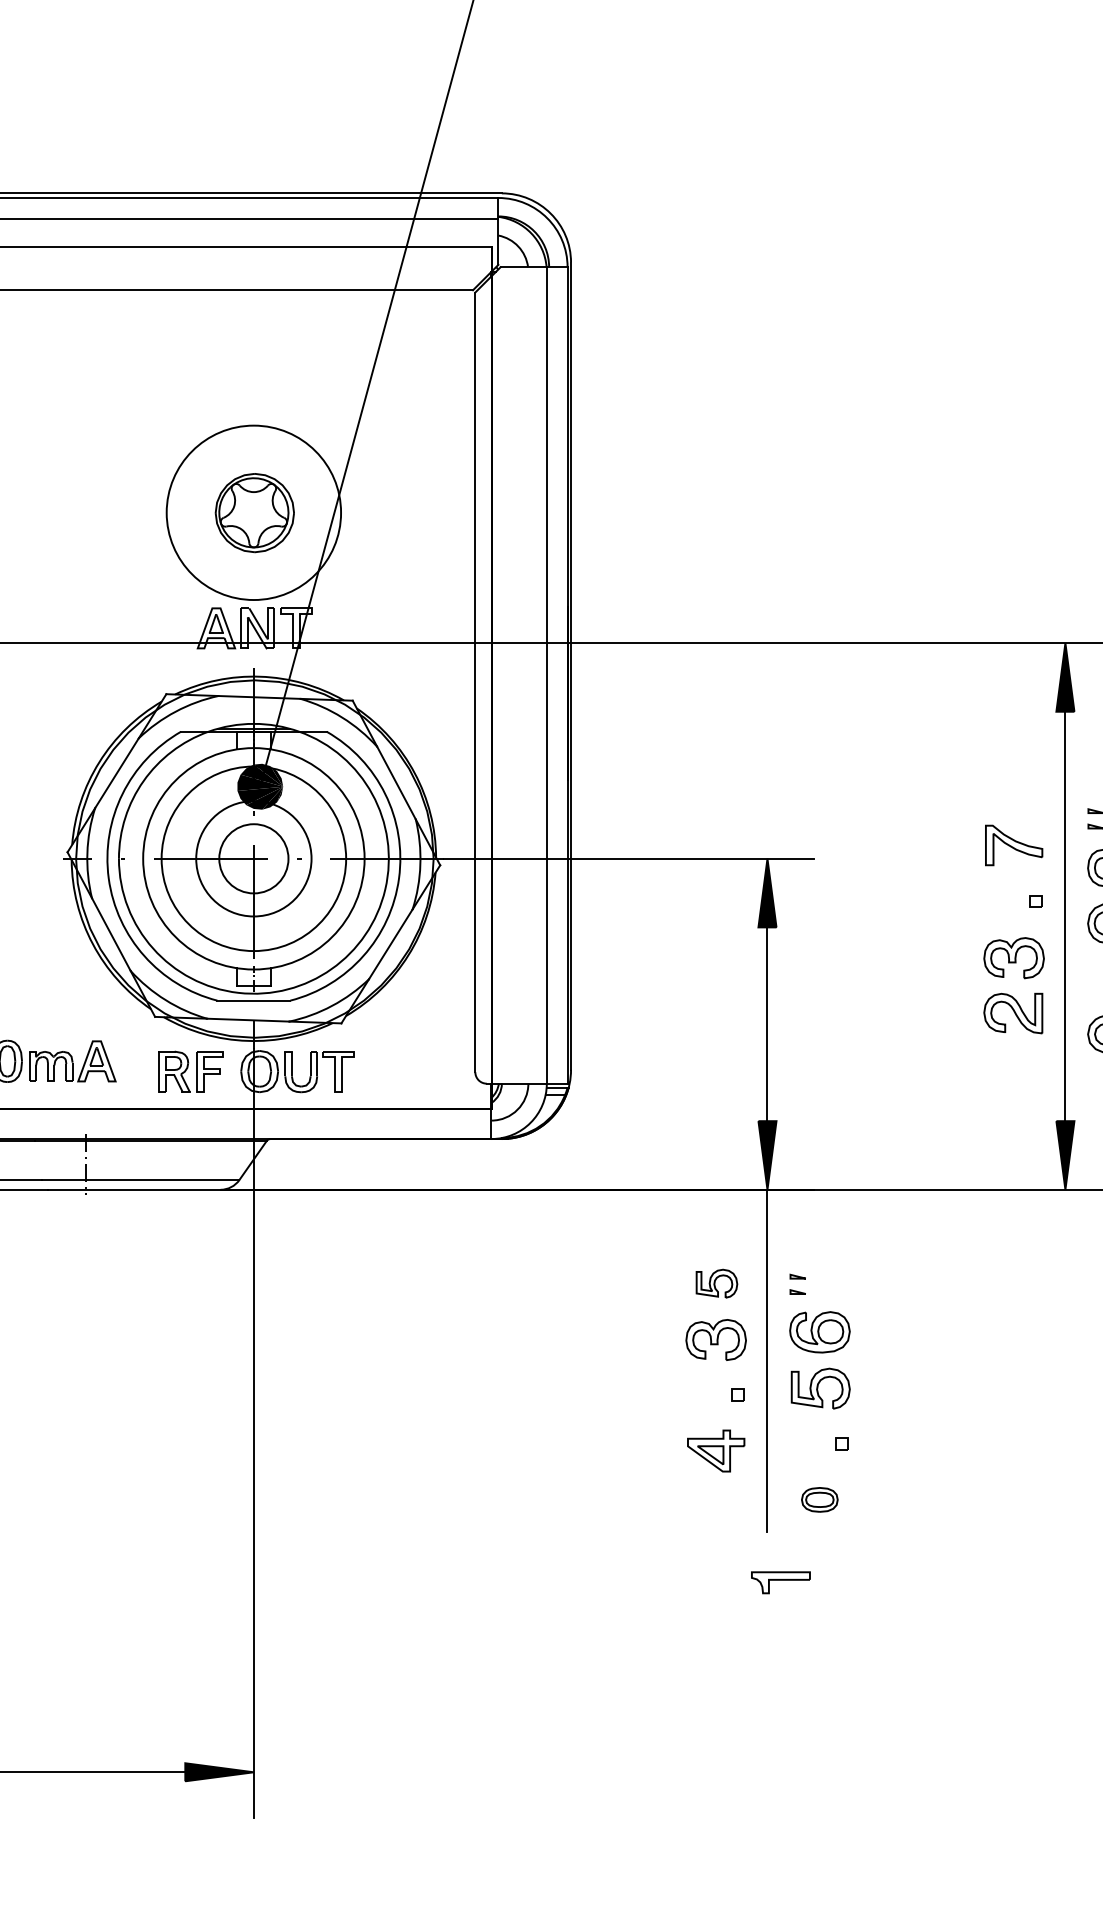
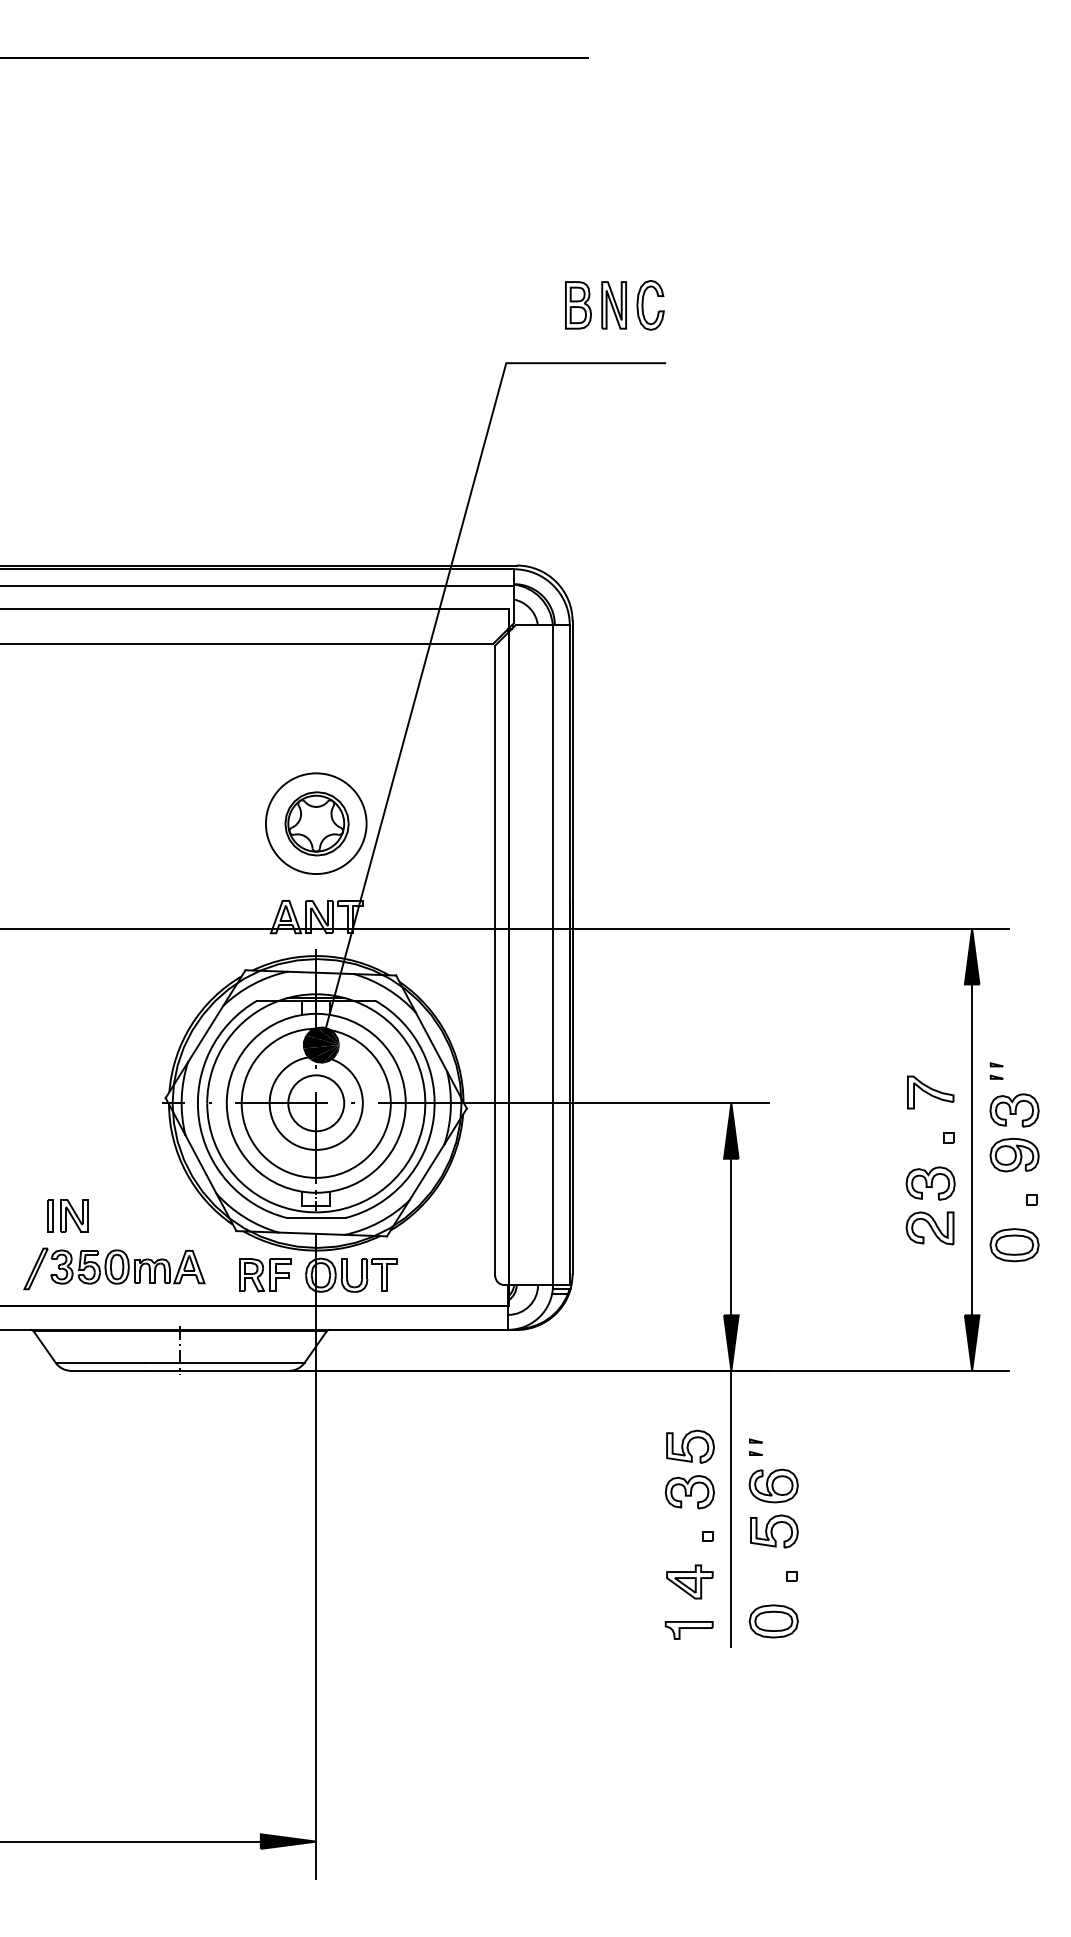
circle: (252, 512) -> (315, 823), size x0.71
part: (716, 1283) -> (690, 1446), size x1.43
part: (819, 1499) -> (773, 1621), size x1.67
part: (780, 1582) -> (688, 1630), moved

